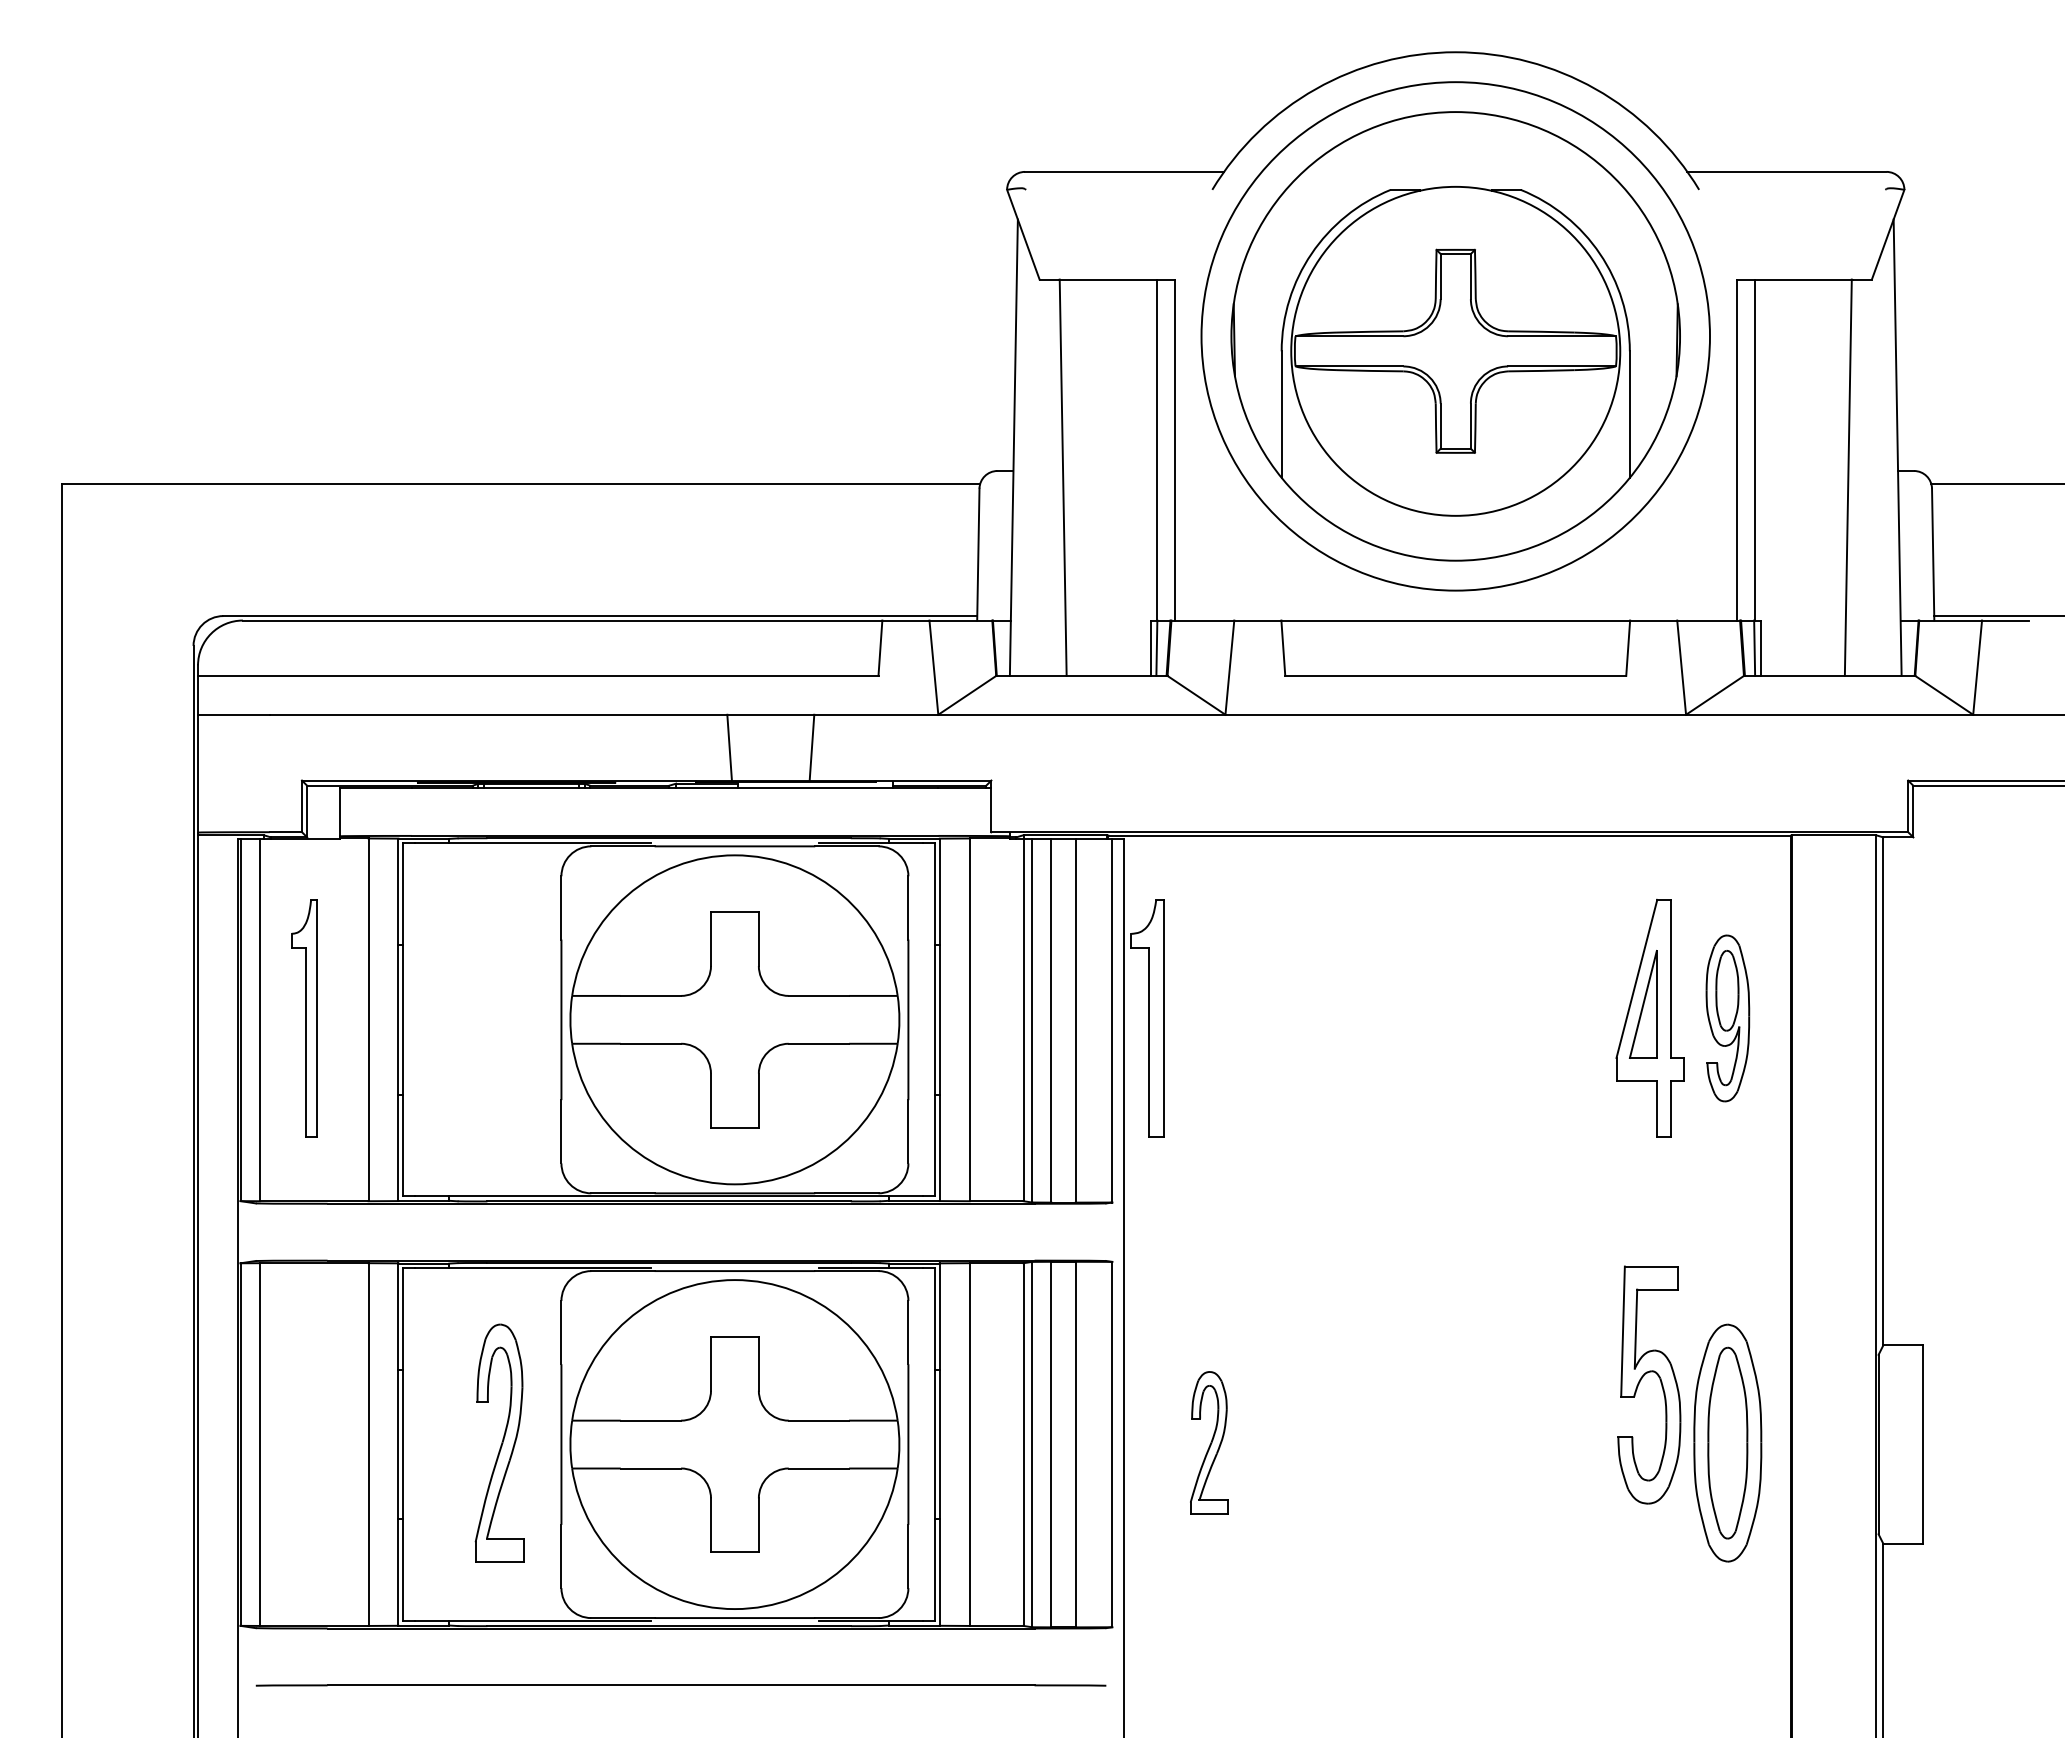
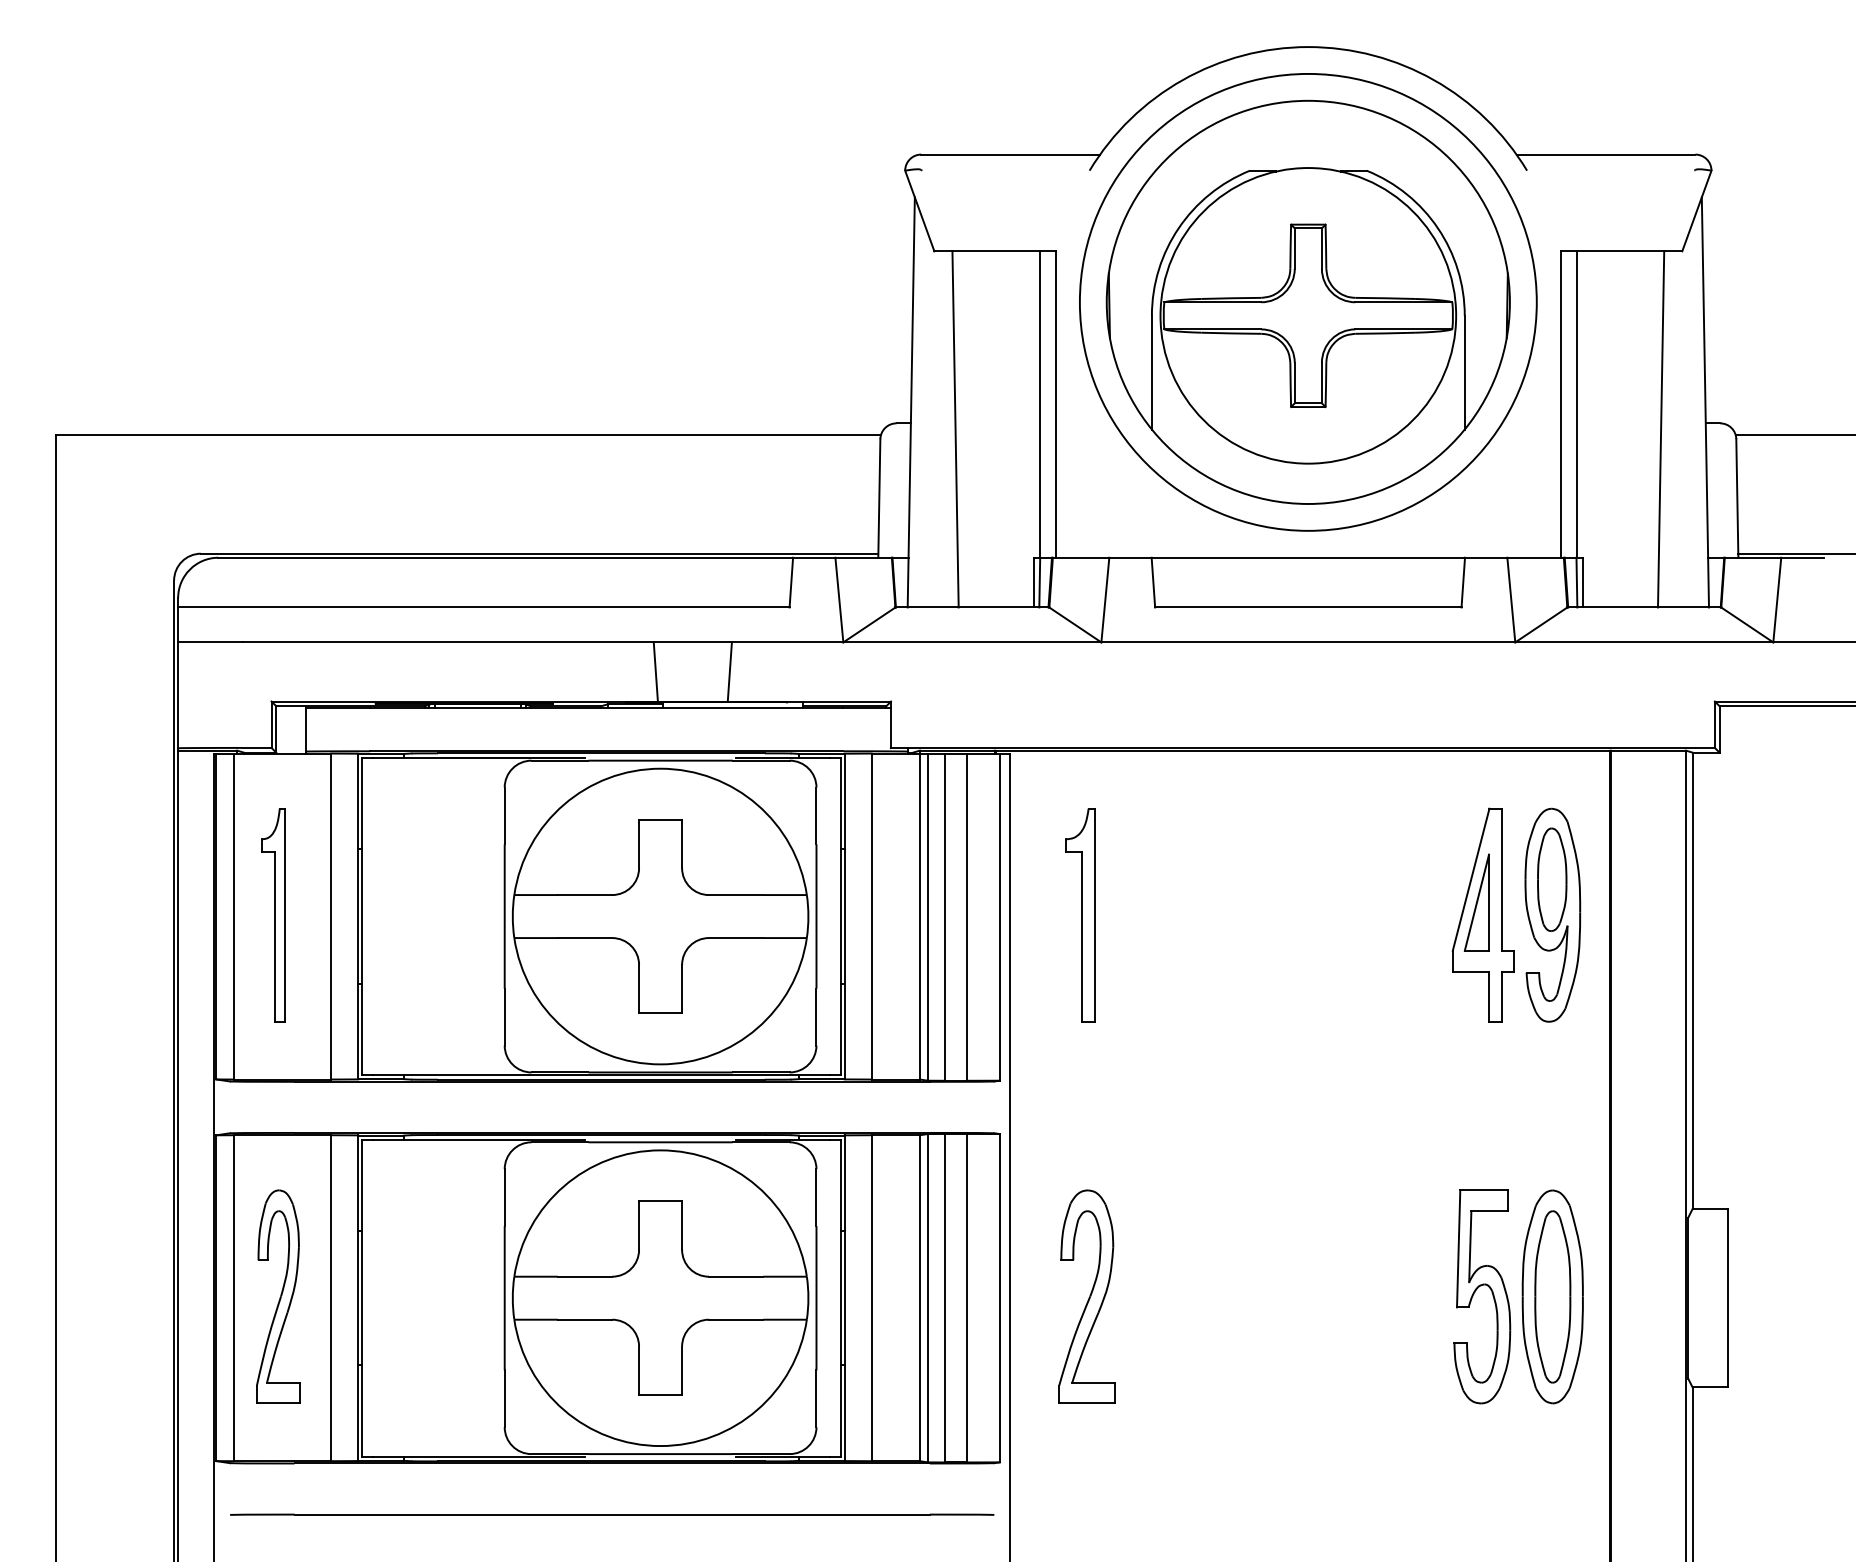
part: (1147, 1018) -> (1080, 915), moved
part: (1727, 1018) -> (1552, 915), size x1.43
part: (1641, 1380) -> (1475, 1292), moved
part: (499, 1442) -> (278, 1296), moved
part: (1208, 1442) -> (1086, 1296), size x1.67

